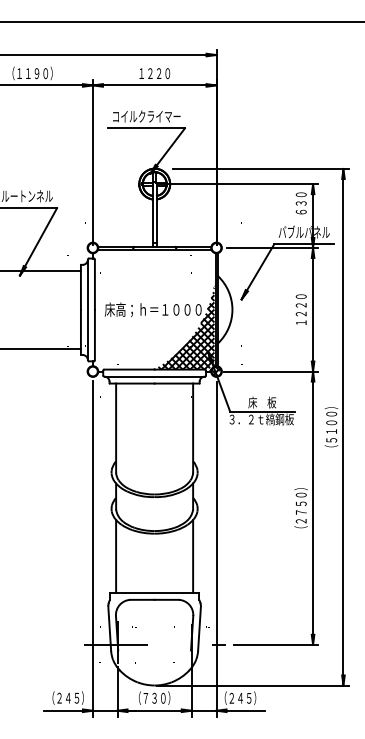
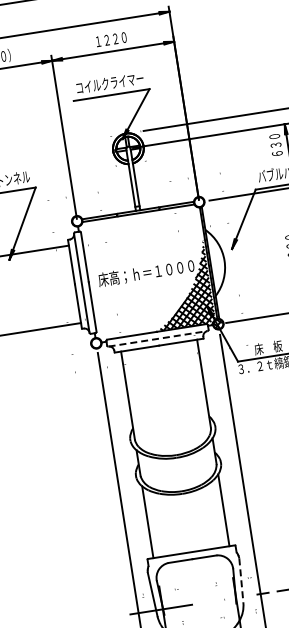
line: (155, 376) -> (158, 338), solid -> dashed
line: (199, 629) -> (241, 581), solid -> dashed

